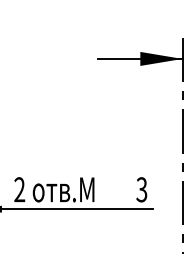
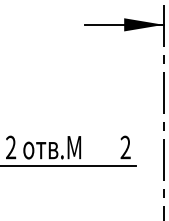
text: (141, 189) -> (125, 147), 3 -> 2

